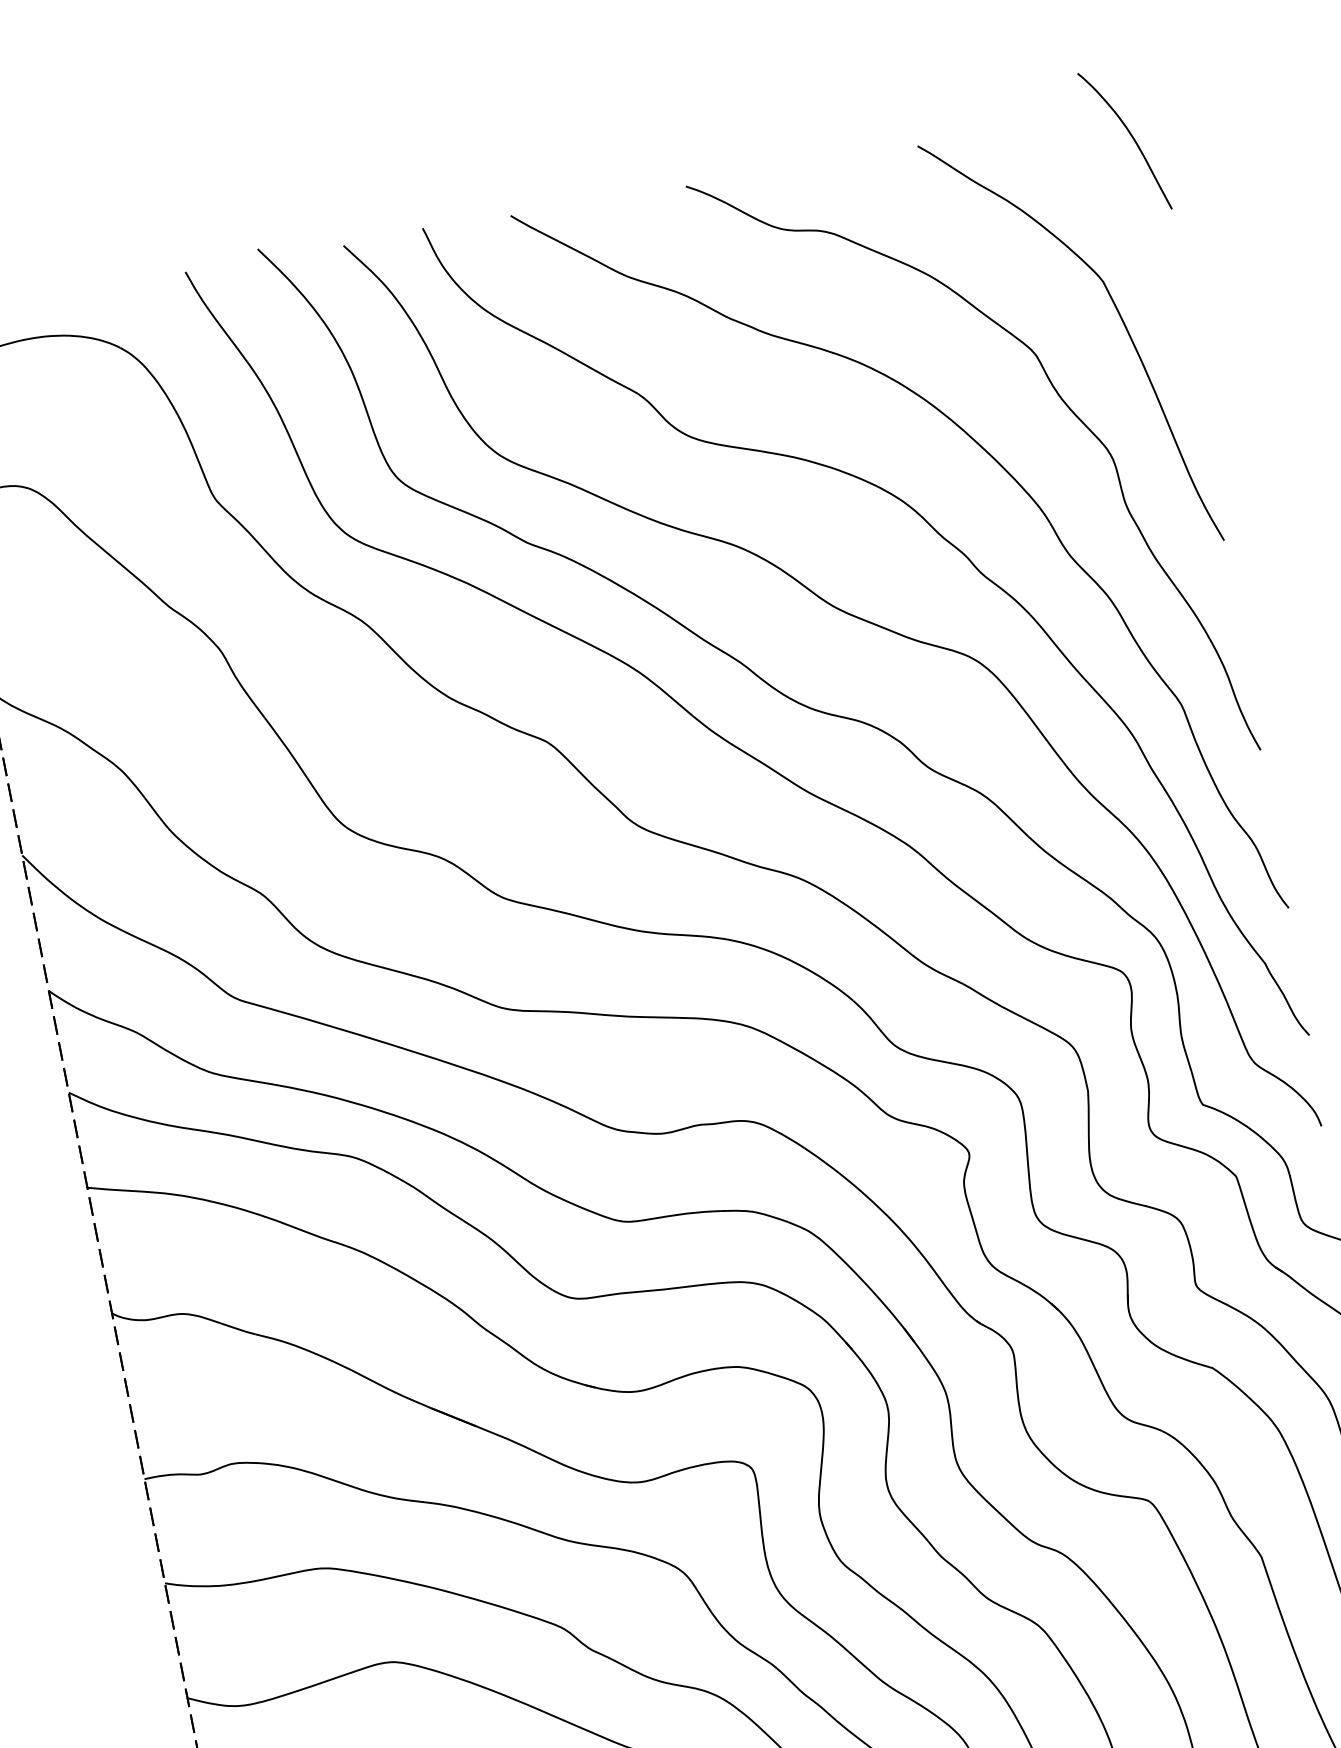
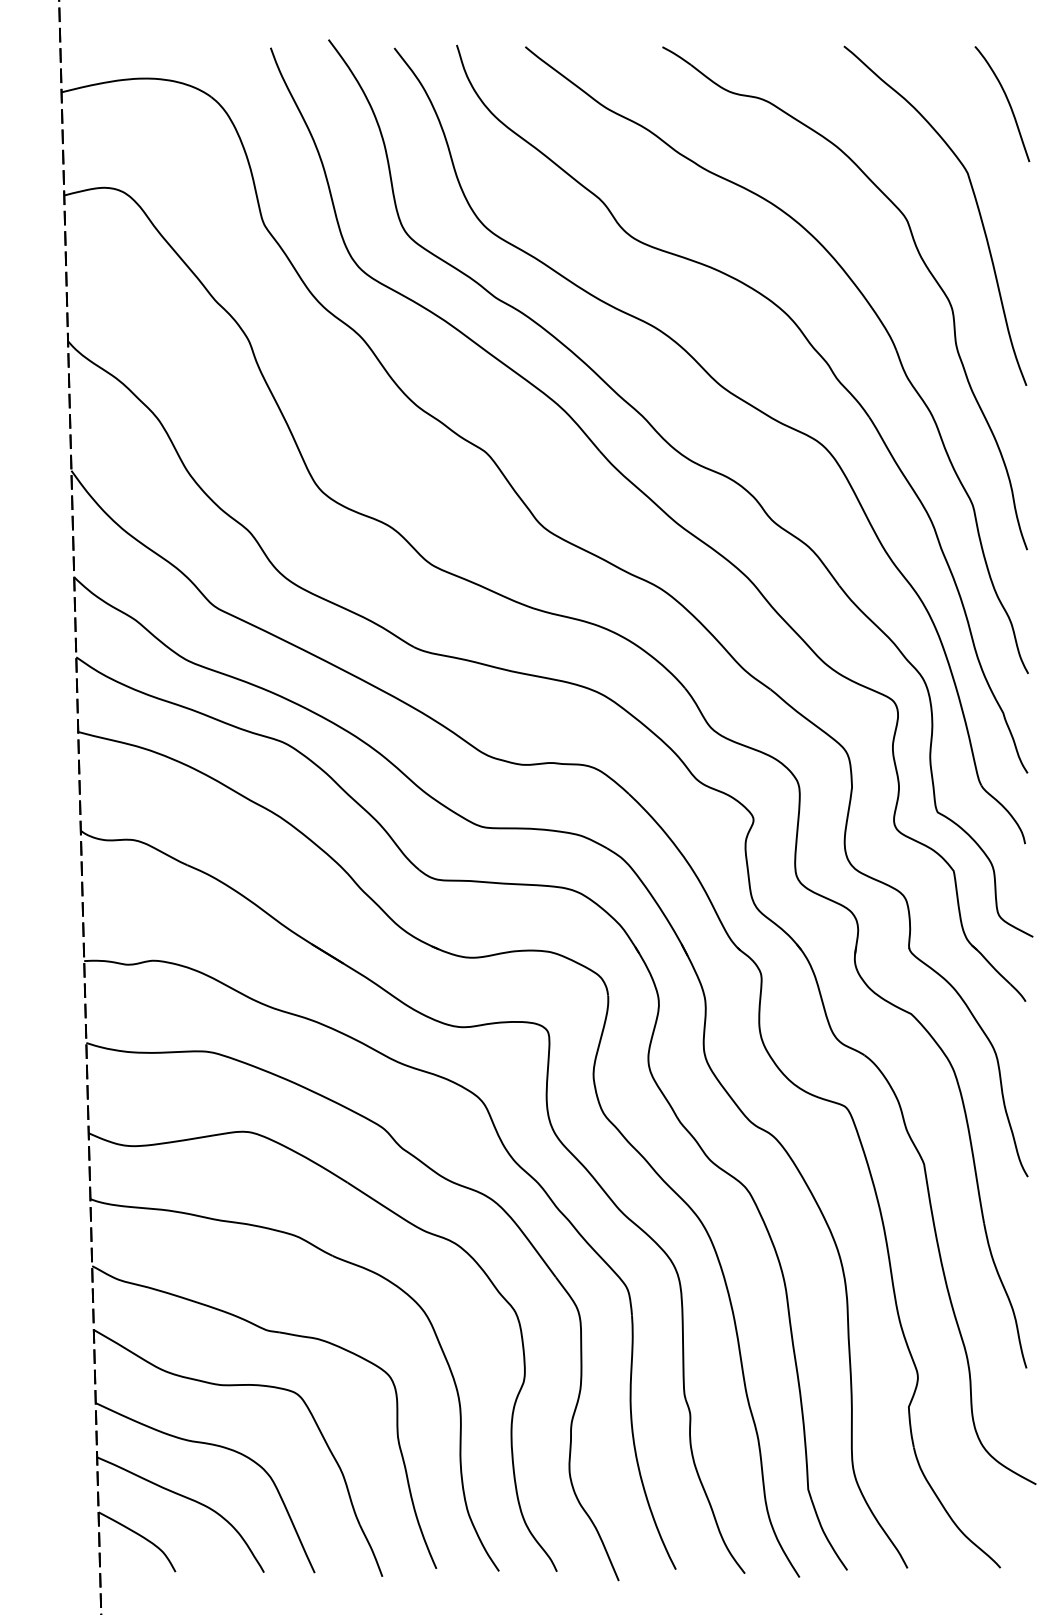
curve: (1130, 136) -> (1007, 101), moved

